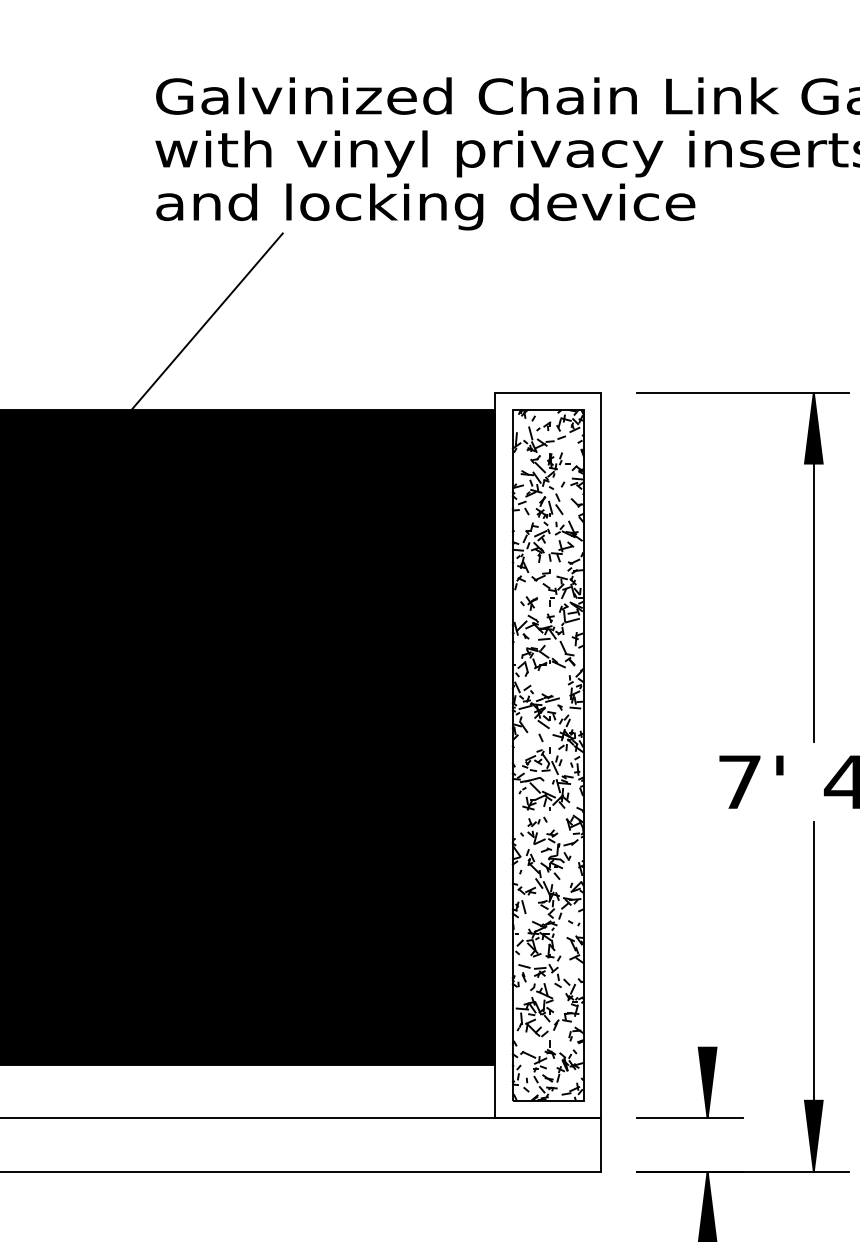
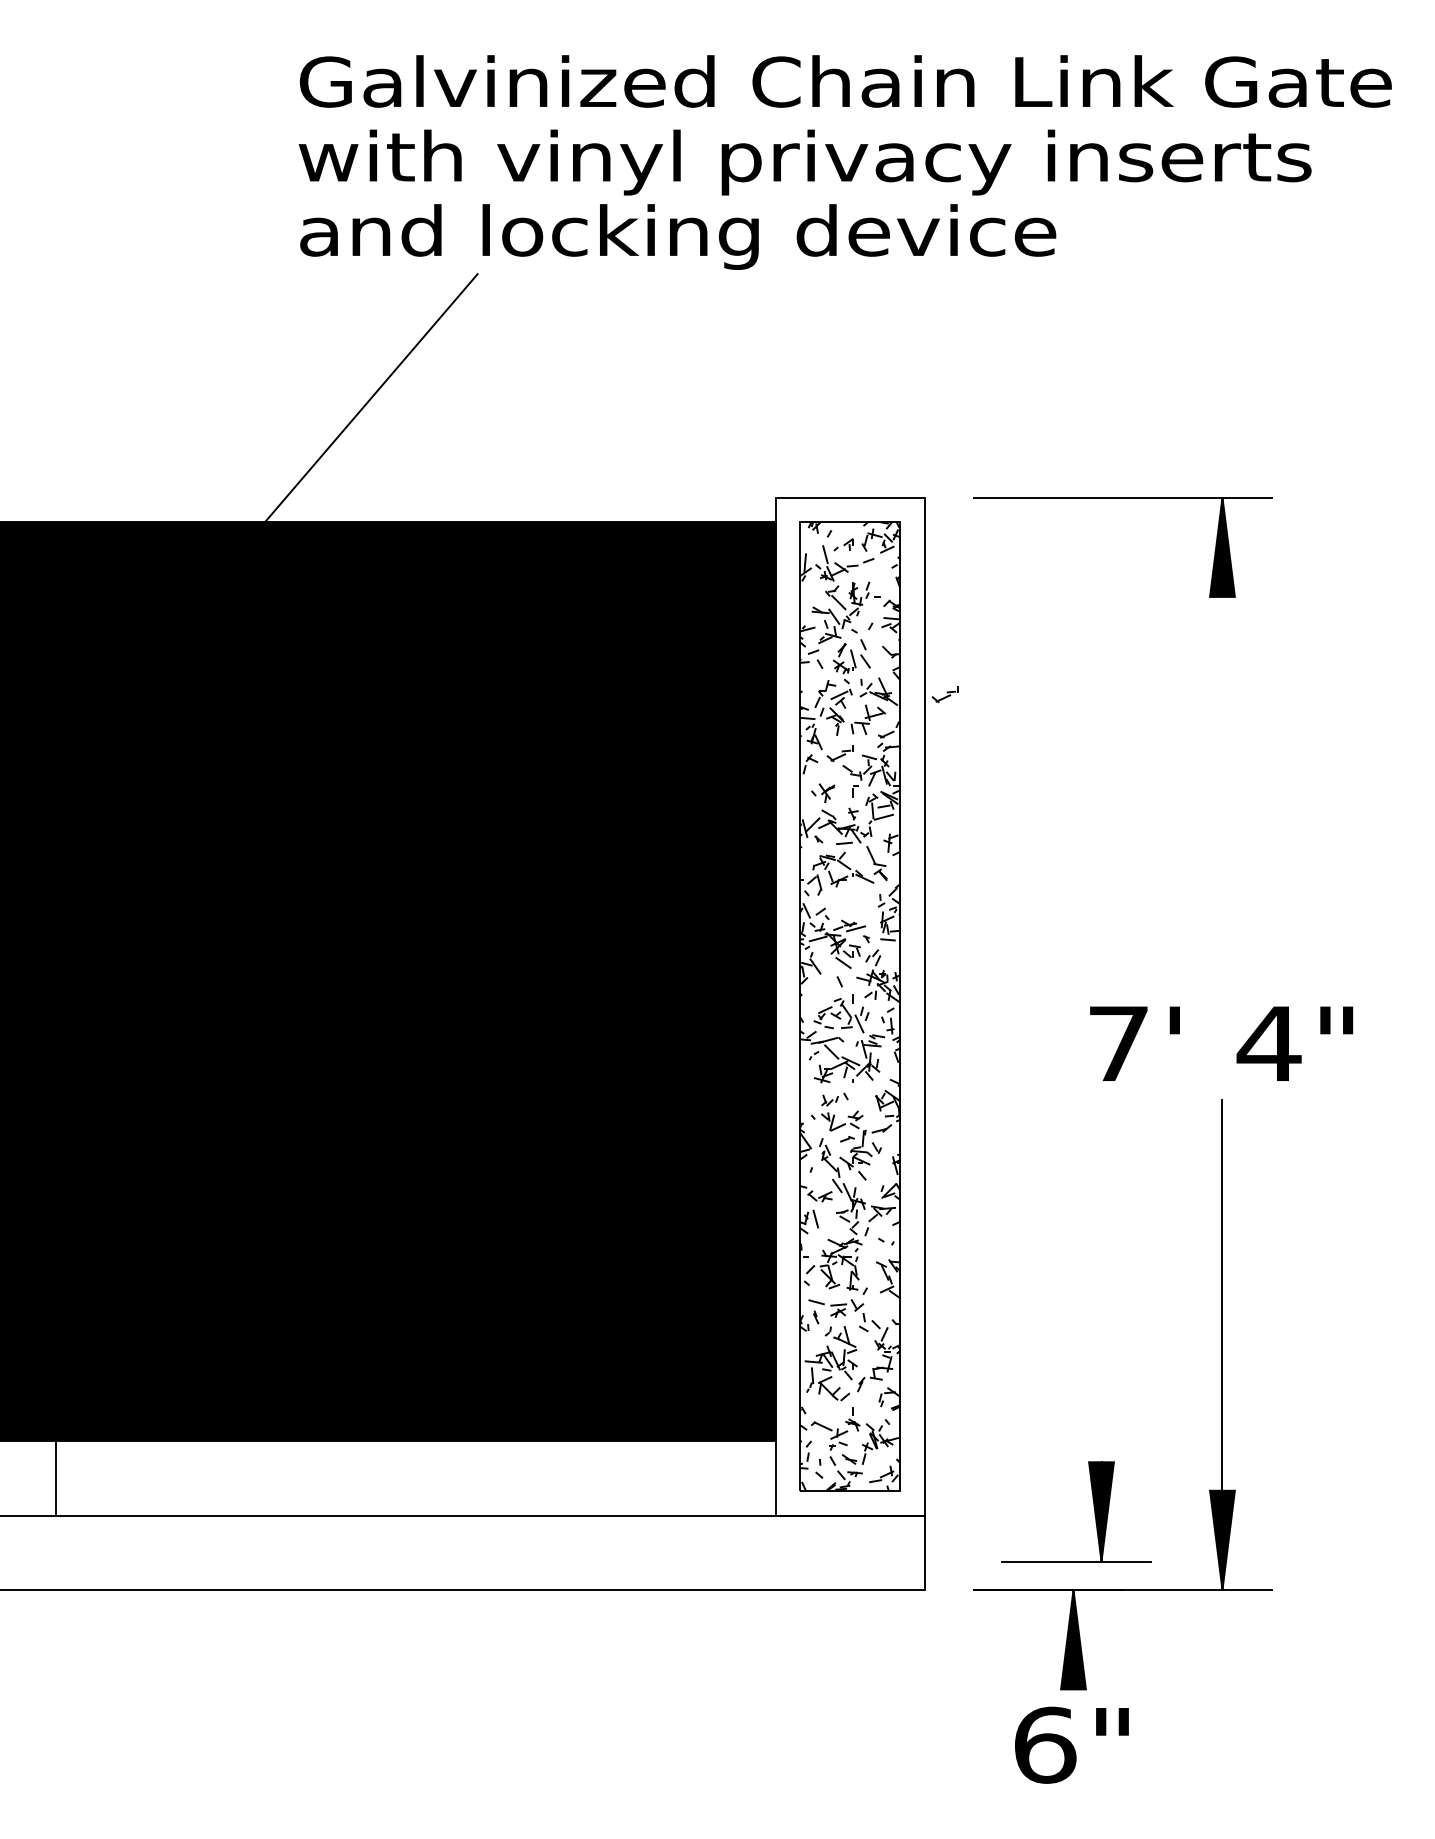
part: (615, 533) -> (944, 694), added
line: (813, 567) -> (1222, 742), removed
part: (701, 1079) -> (1093, 1507), moved

